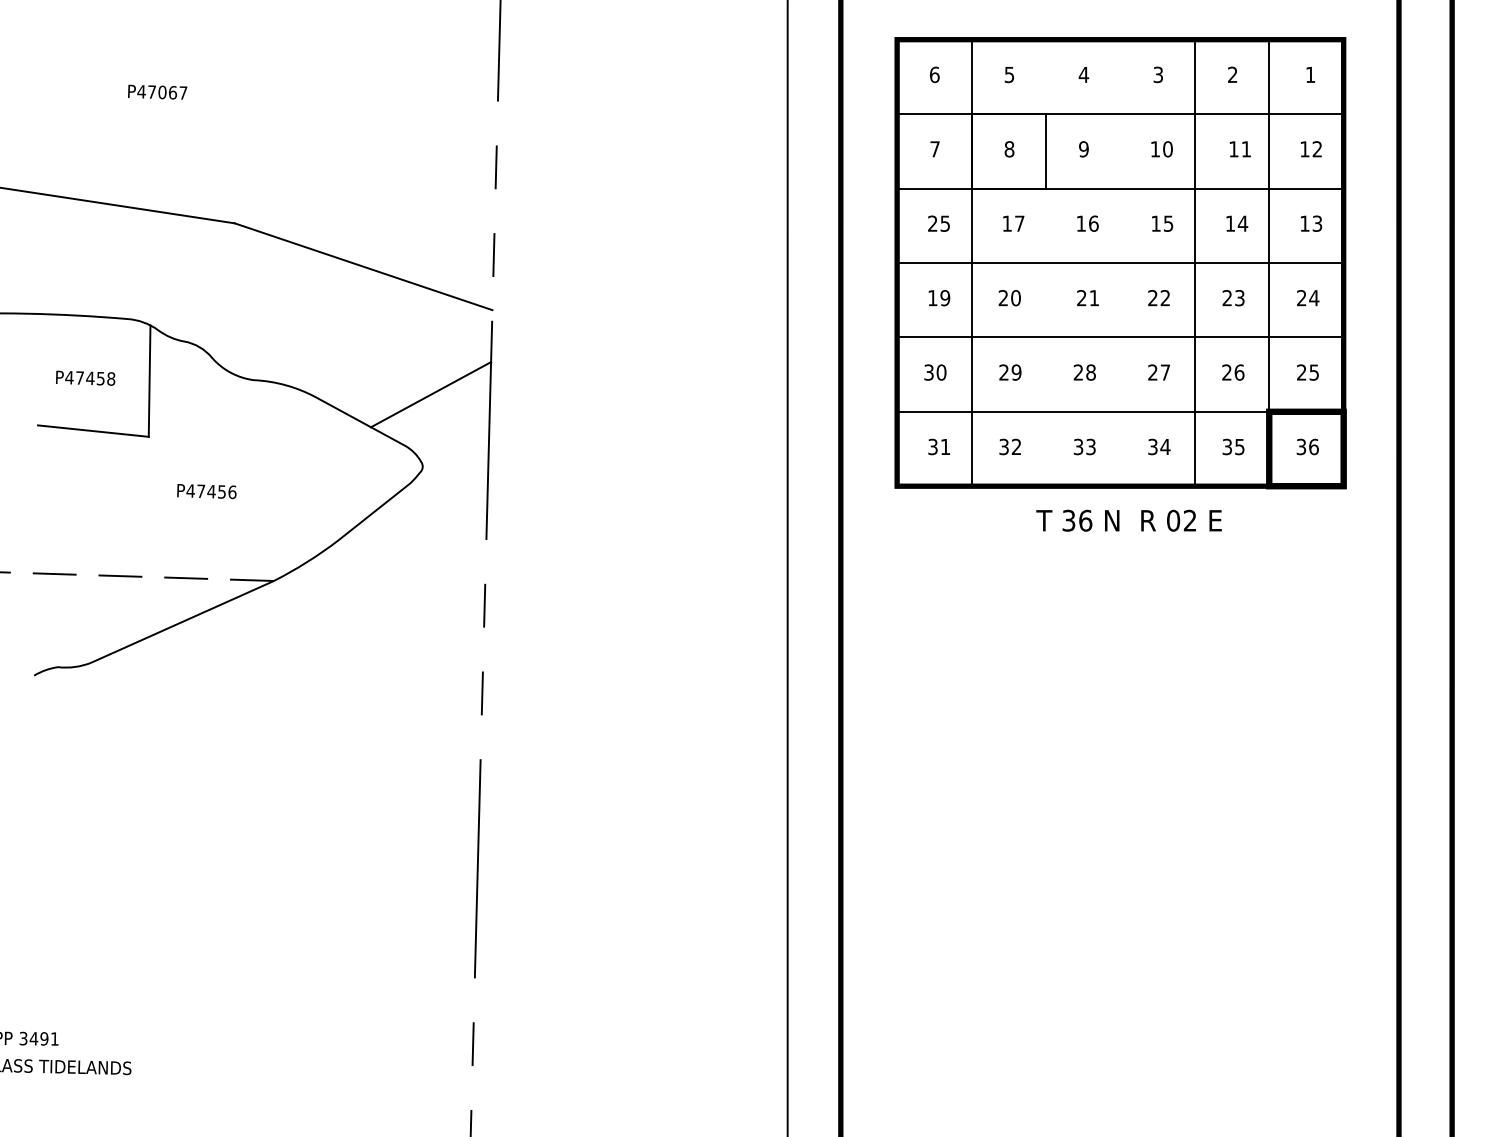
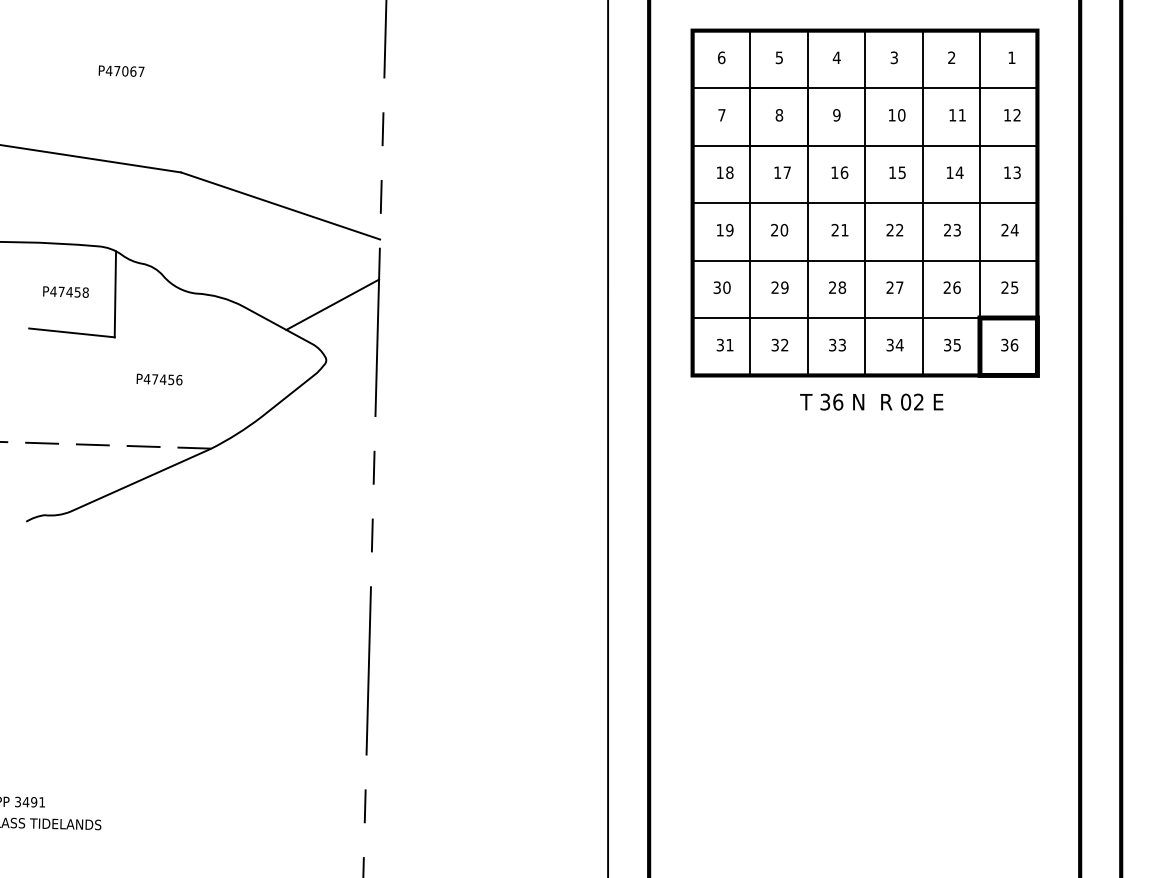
text: (938, 223) -> (724, 172), 25 -> 18
line: (1045, 262) -> (807, 202), added
line: (1121, 262) -> (865, 202), added

